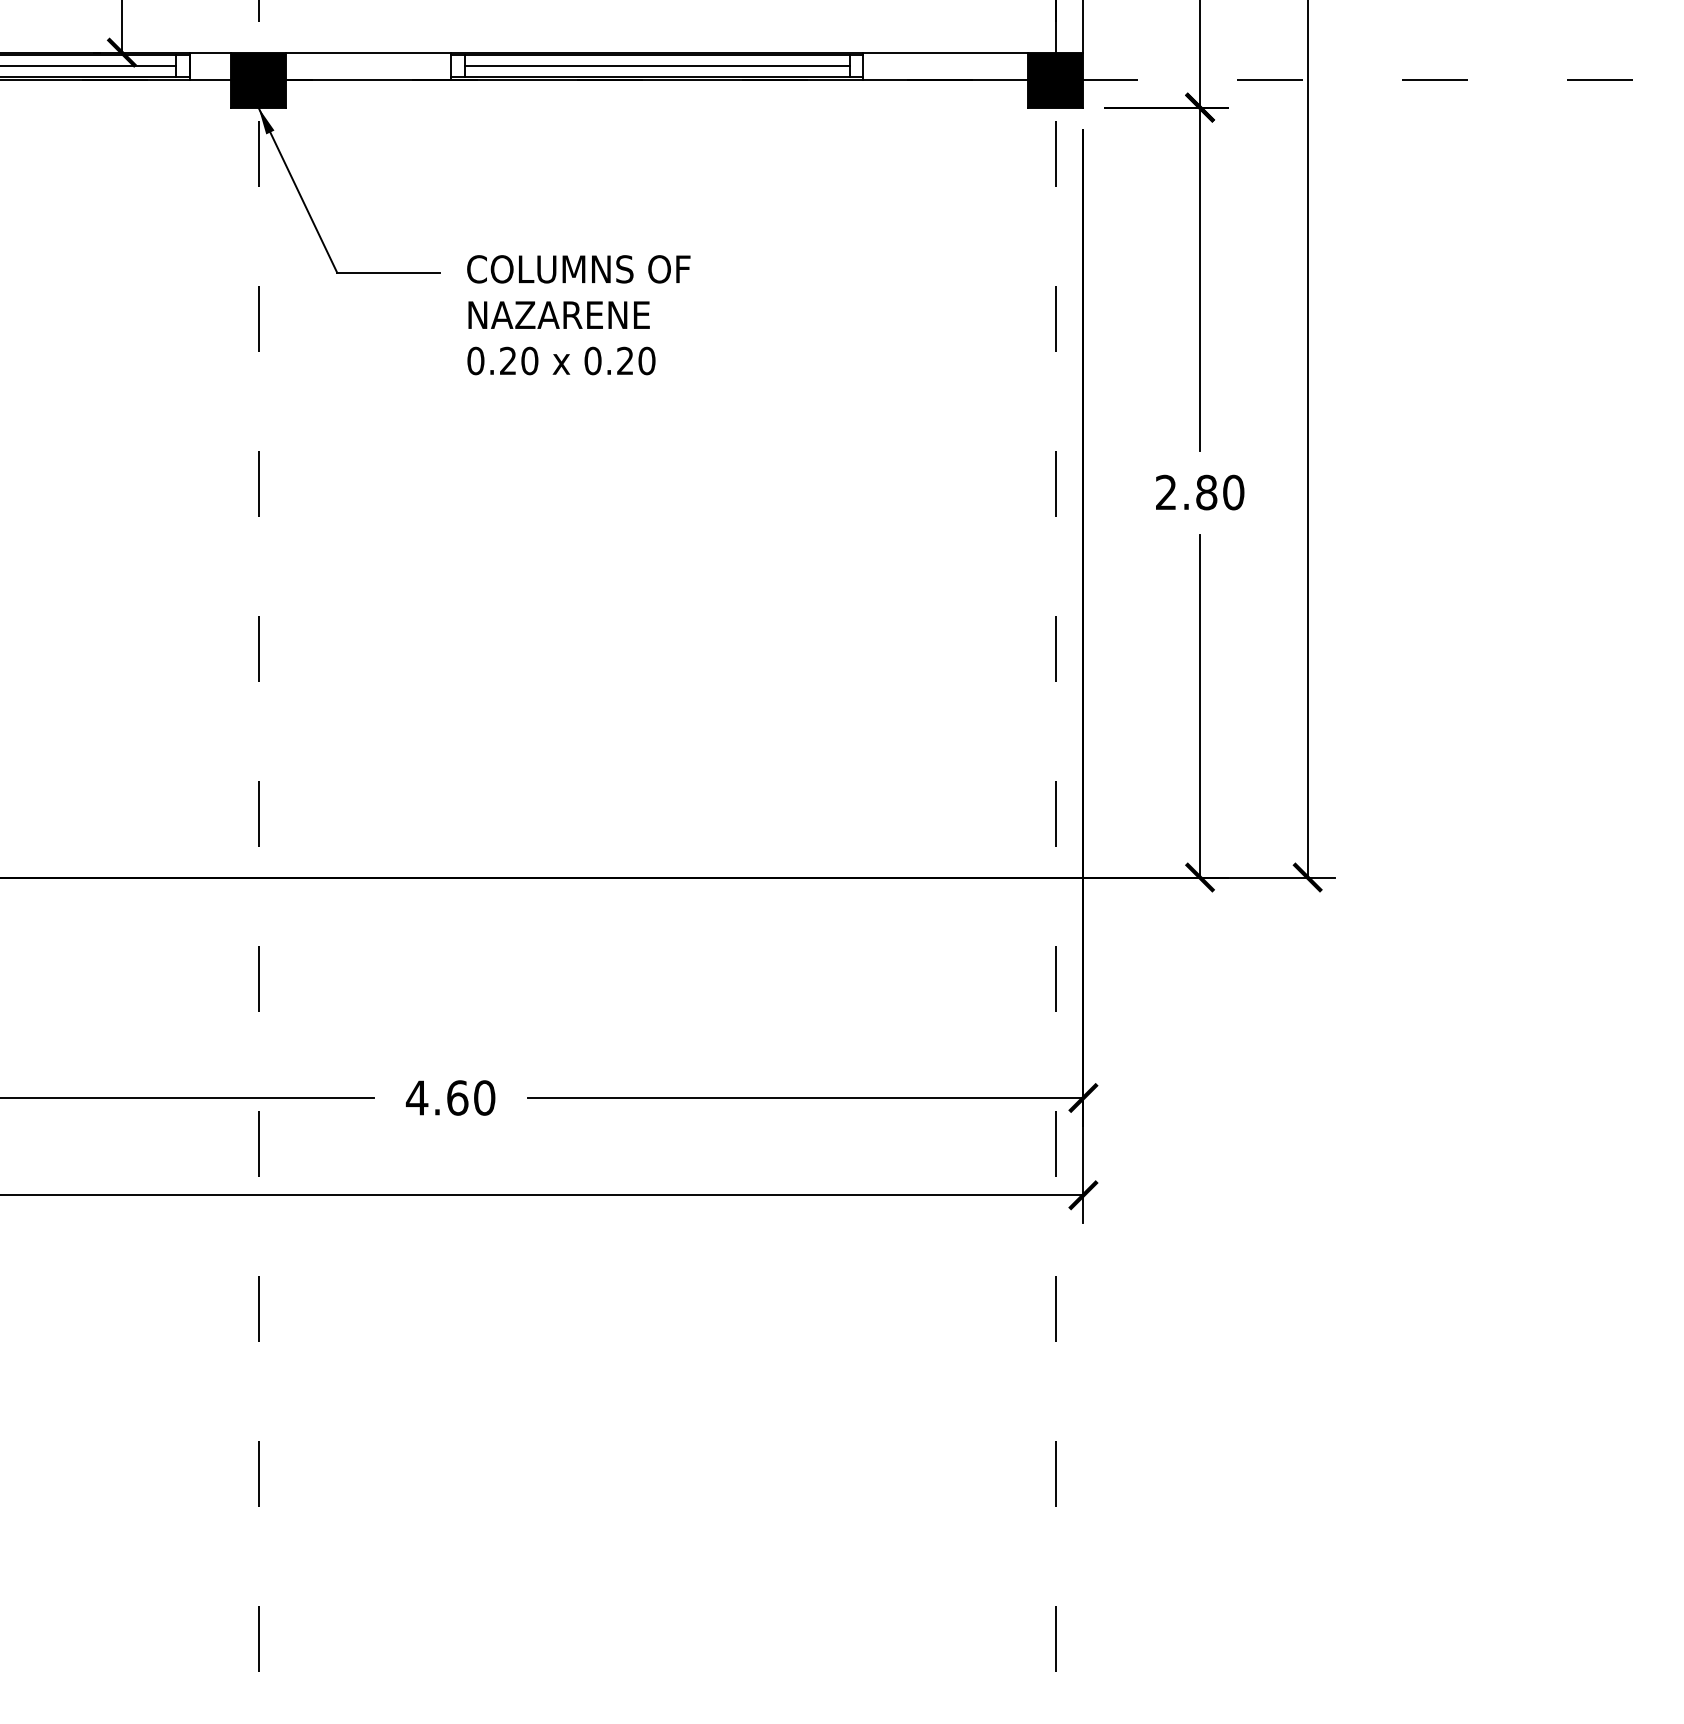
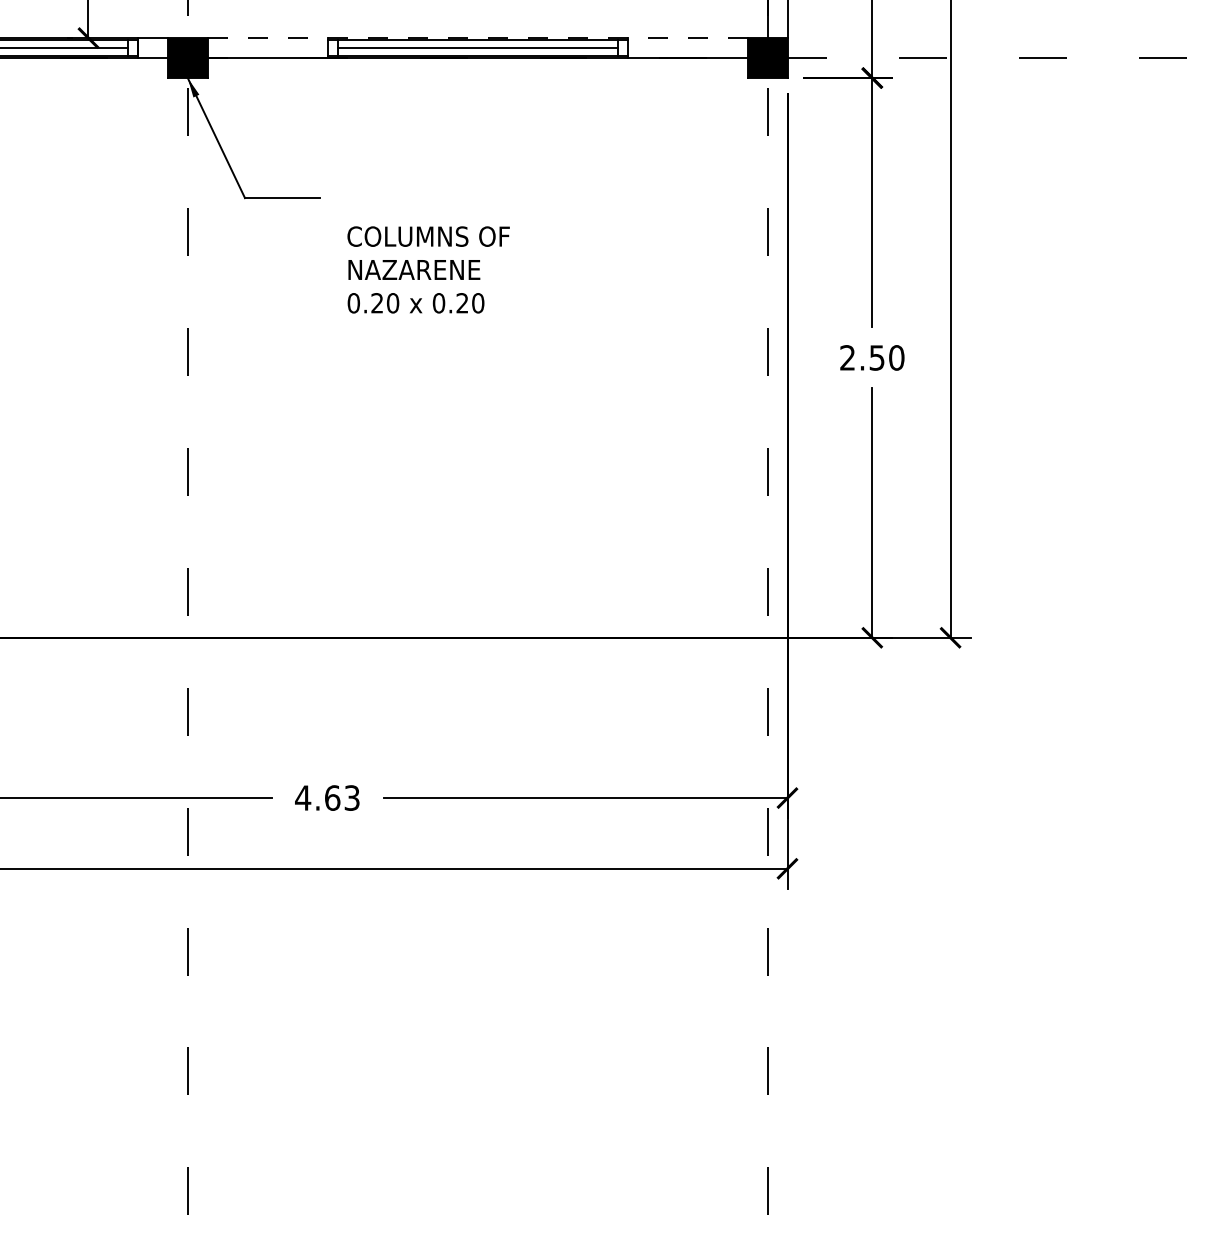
line: (656, 53) -> (477, 38), solid -> dashed
text: (578, 314) -> (428, 269), moved
text: (1205, 491) -> (876, 357), 2.80 -> 2.50
text: (483, 1097) -> (351, 797), 4.60 -> 4.63

